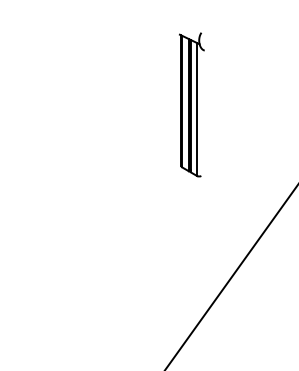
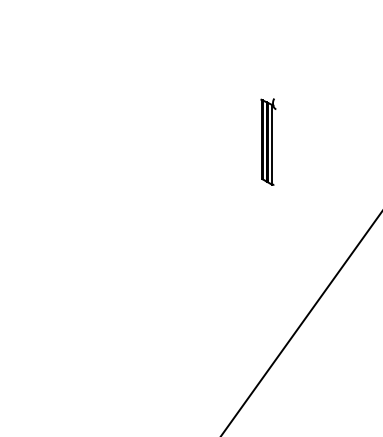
part: (191, 104) -> (268, 141), size x0.6

